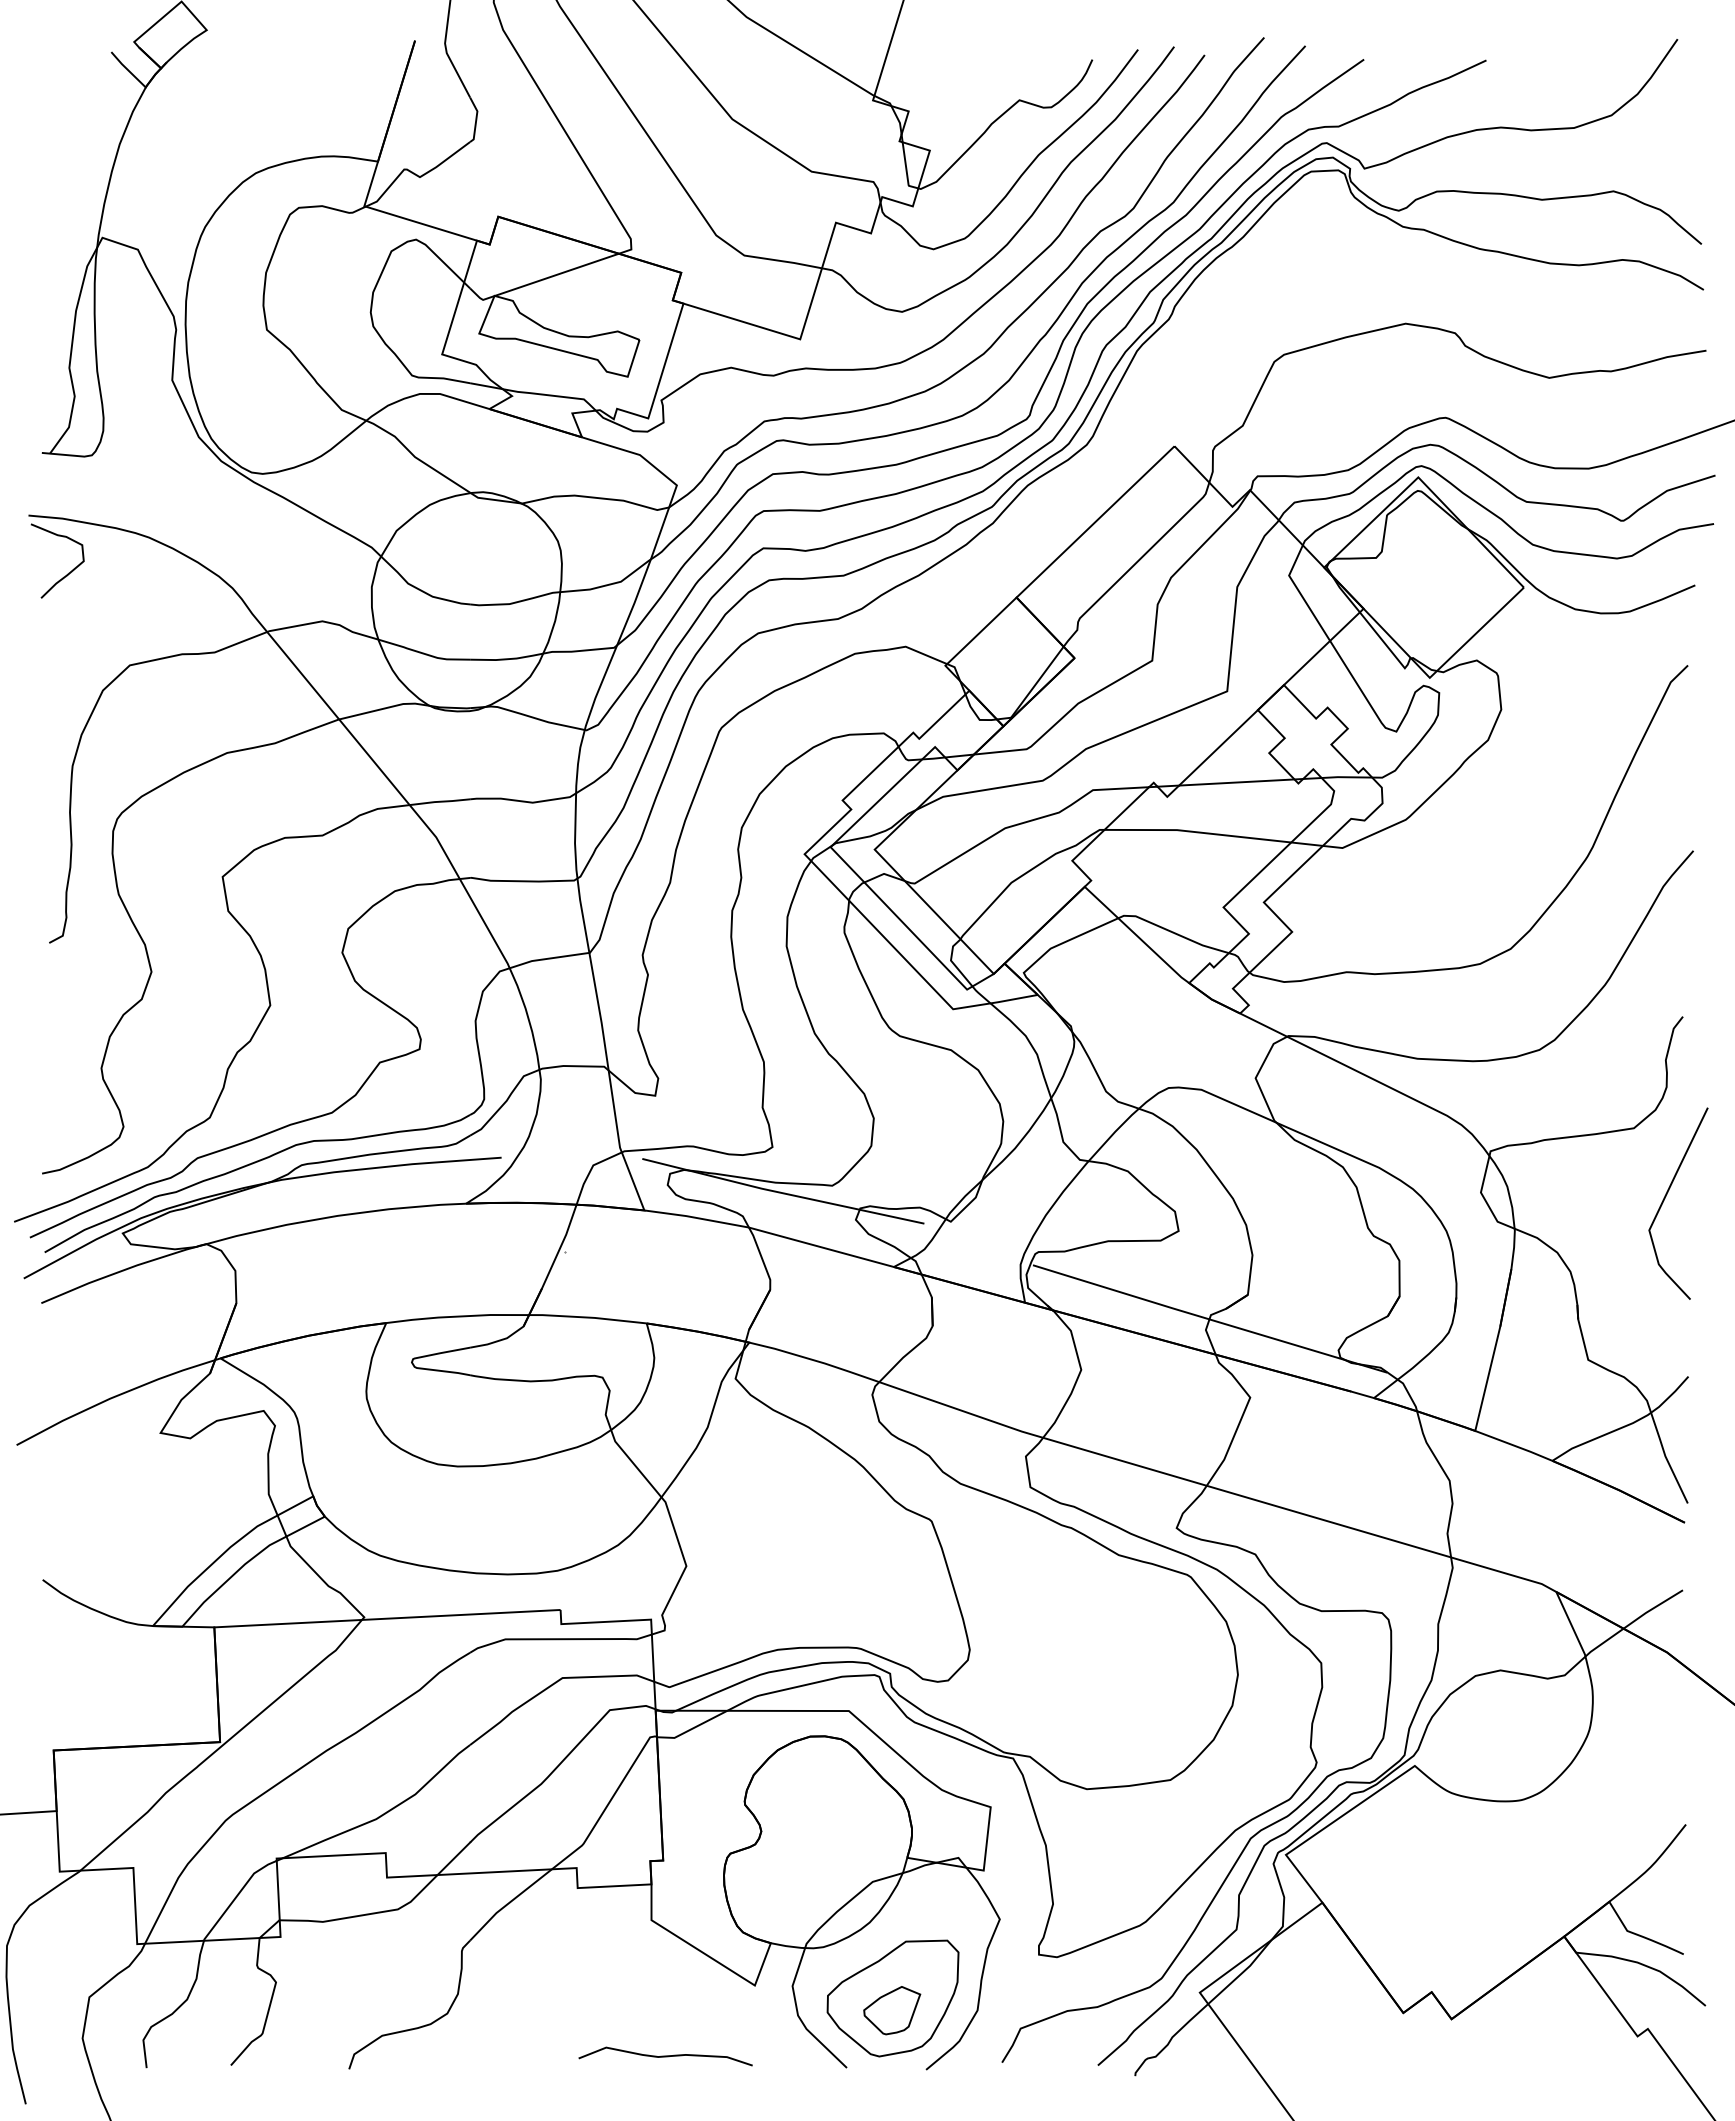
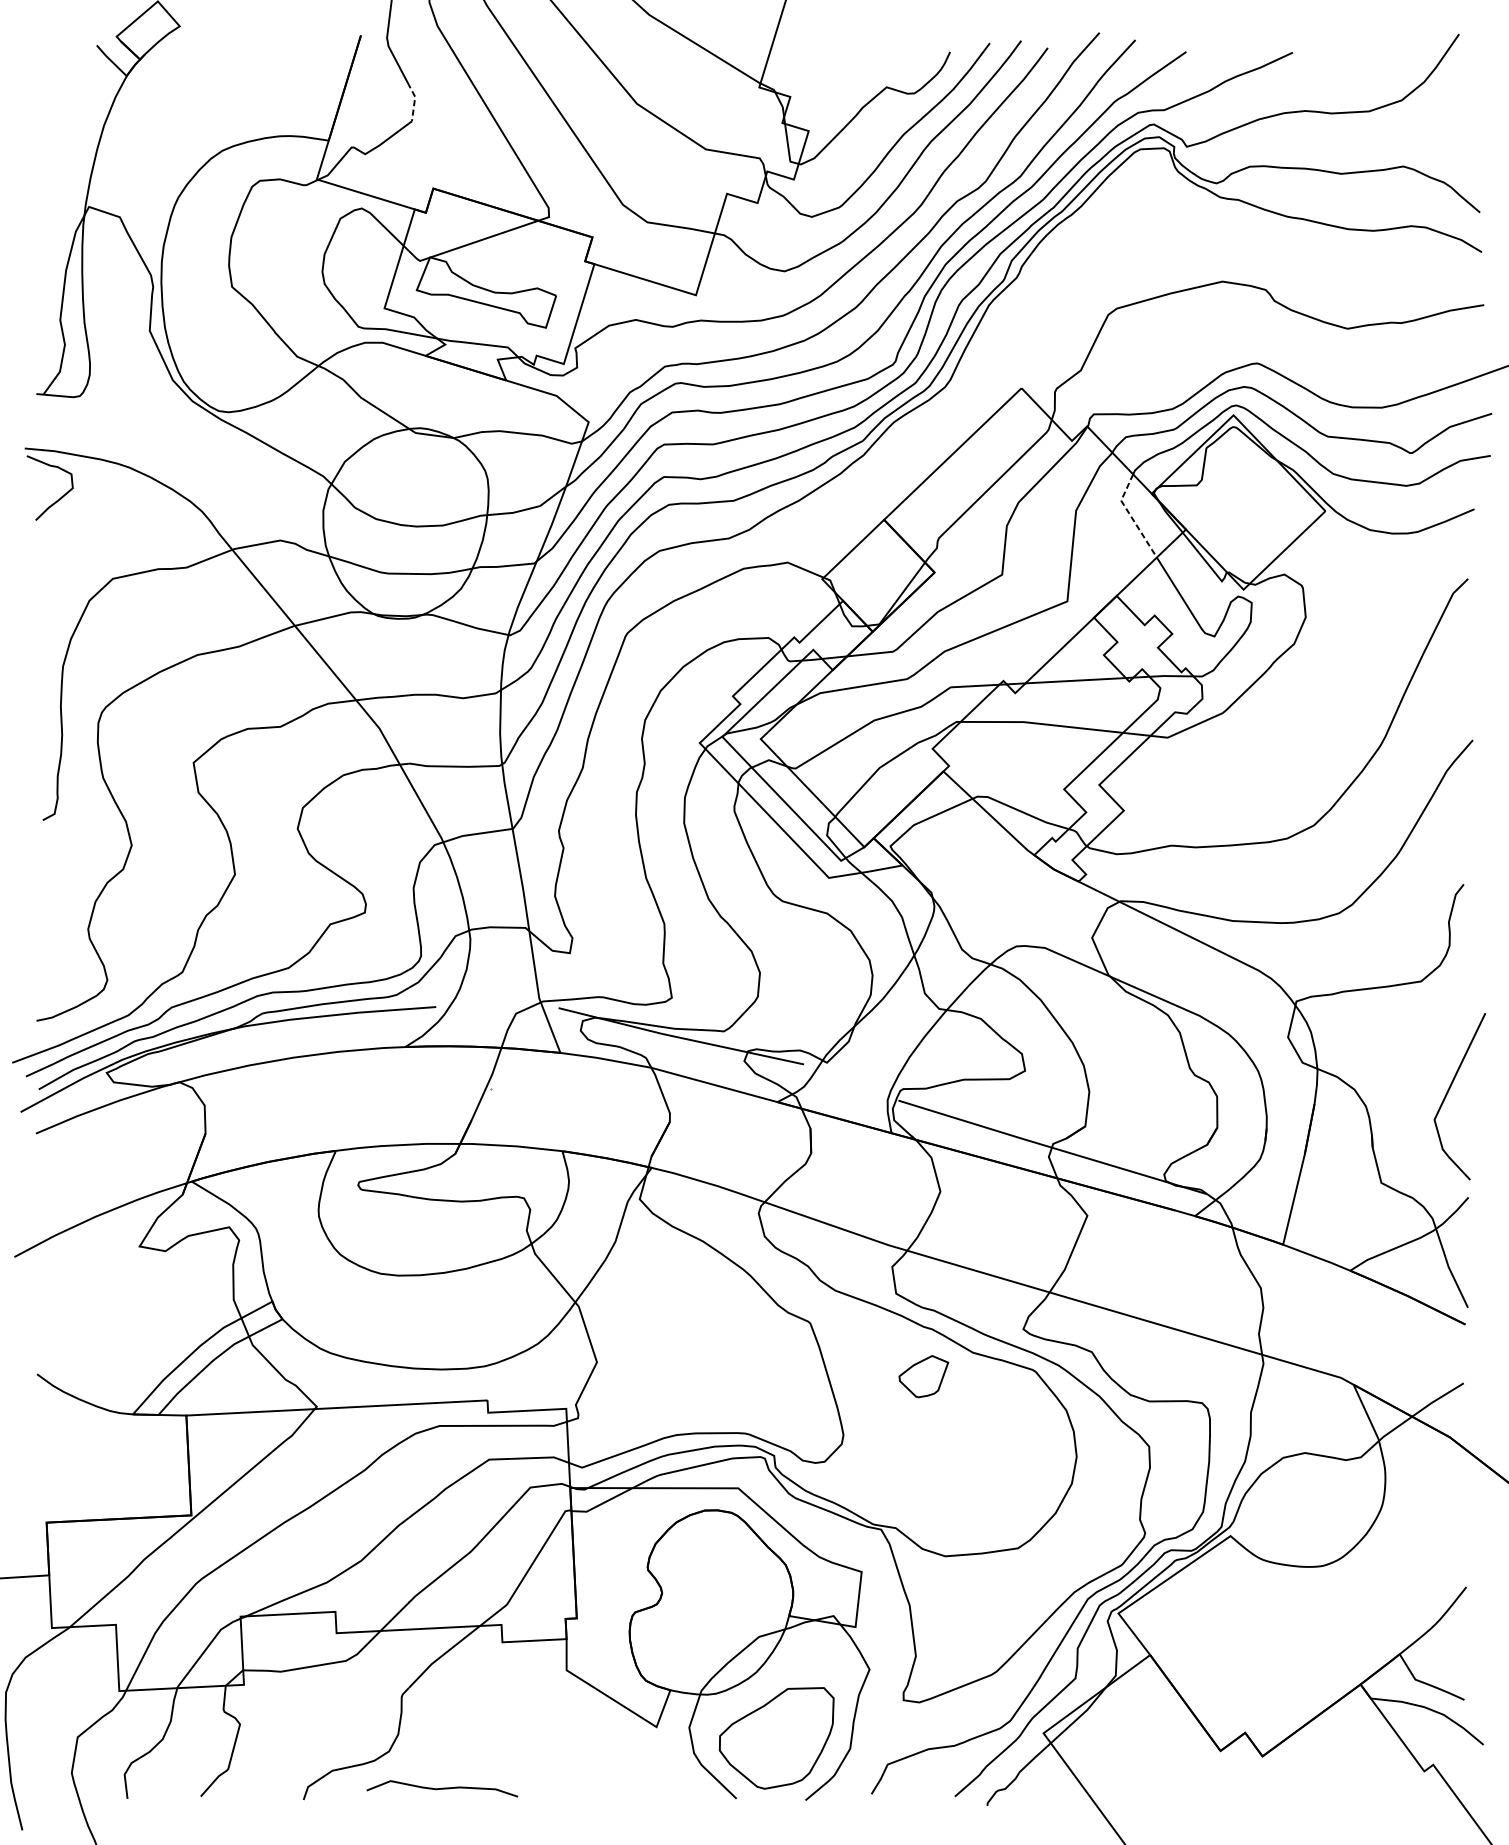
line: (476, 120) -> (414, 104), solid -> dashed
line: (1300, 594) -> (1131, 517), solid -> dashed
curve: (1666, 1196) -> (1449, 1090), moved
part: (892, 2010) -> (924, 1376), moved
curve: (665, 2056) -> (442, 1788), moved

